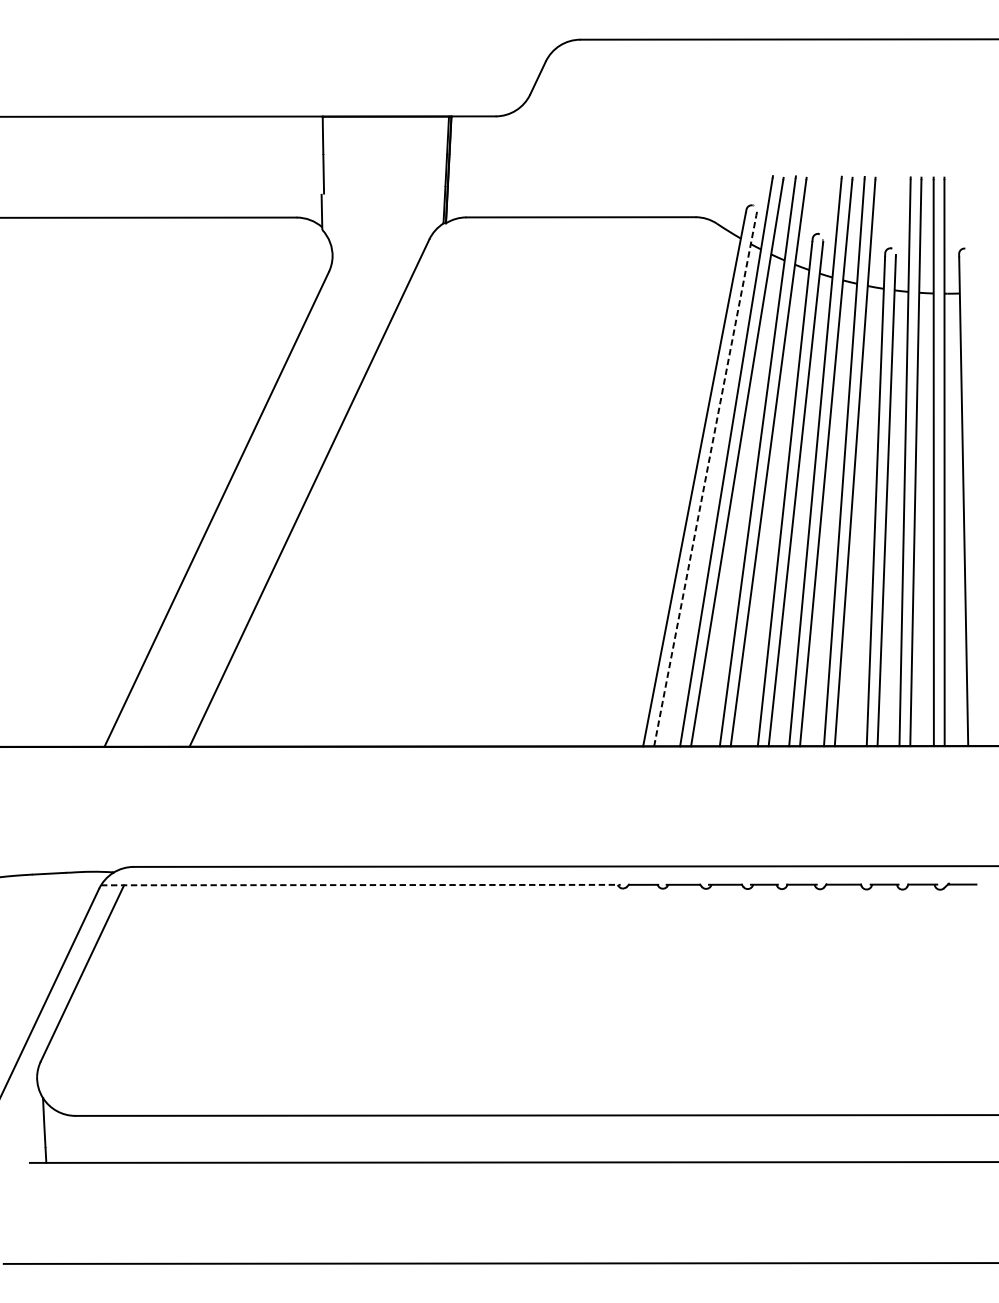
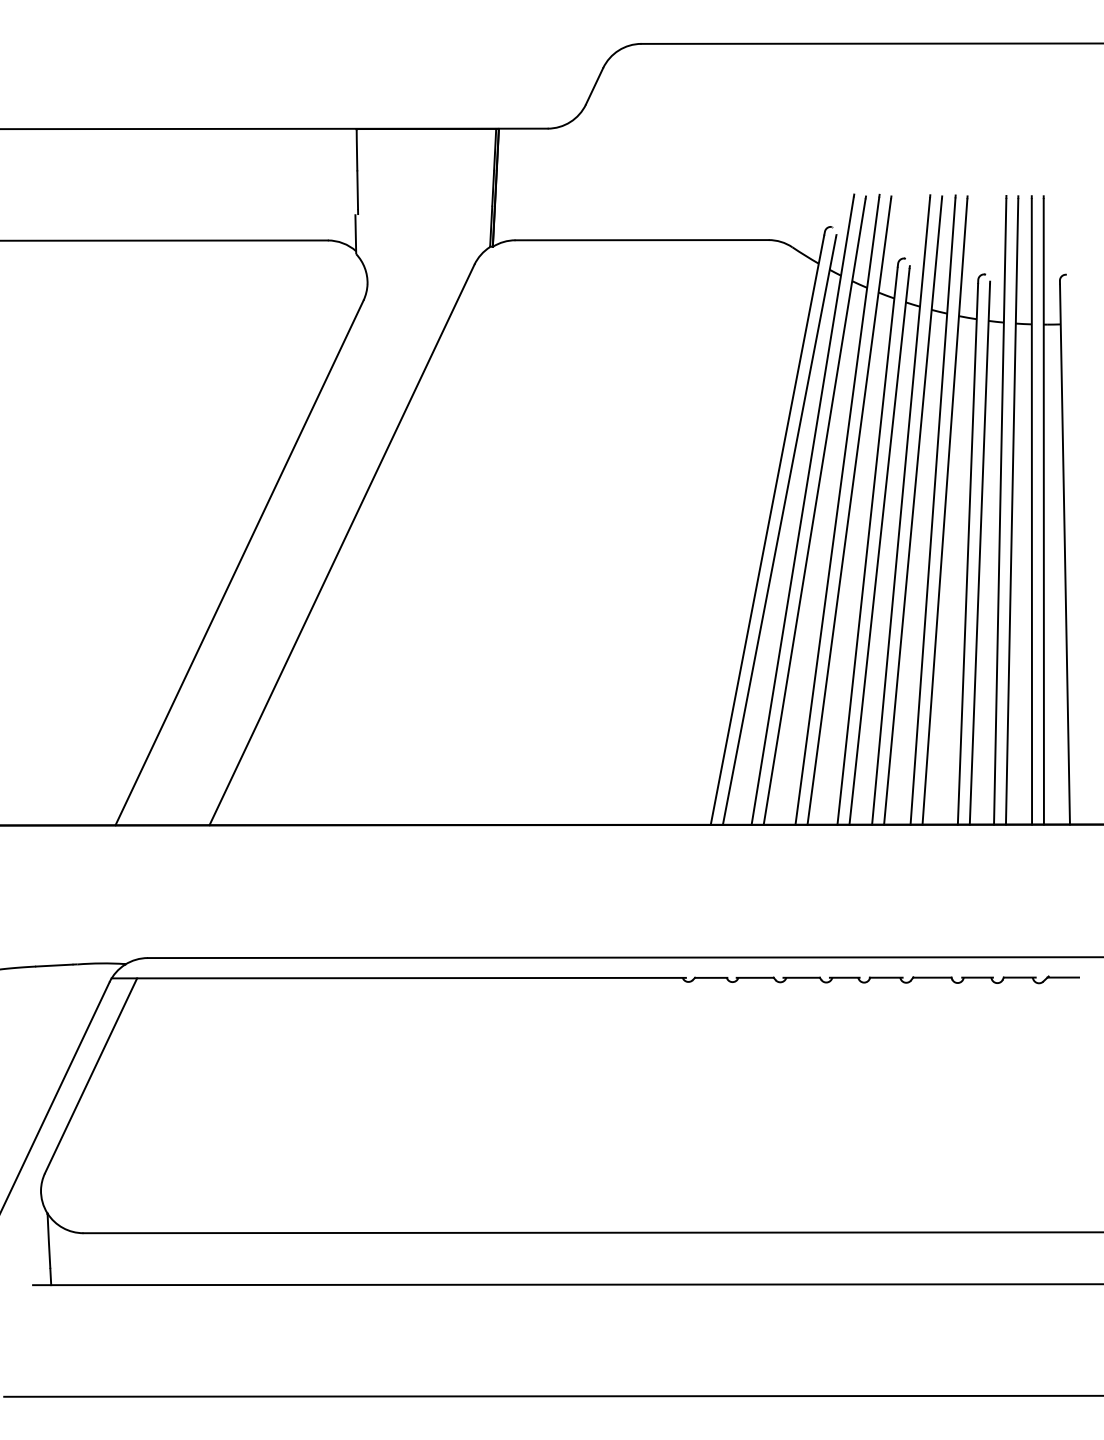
line: (705, 480) -> (779, 531), dashed -> solid
line: (361, 885) -> (399, 978), dashed -> solid

